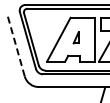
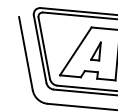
part: (75, 37) -> (95, 50), size x1.43
line: (15, 44) -> (25, 52), dashed -> solid

